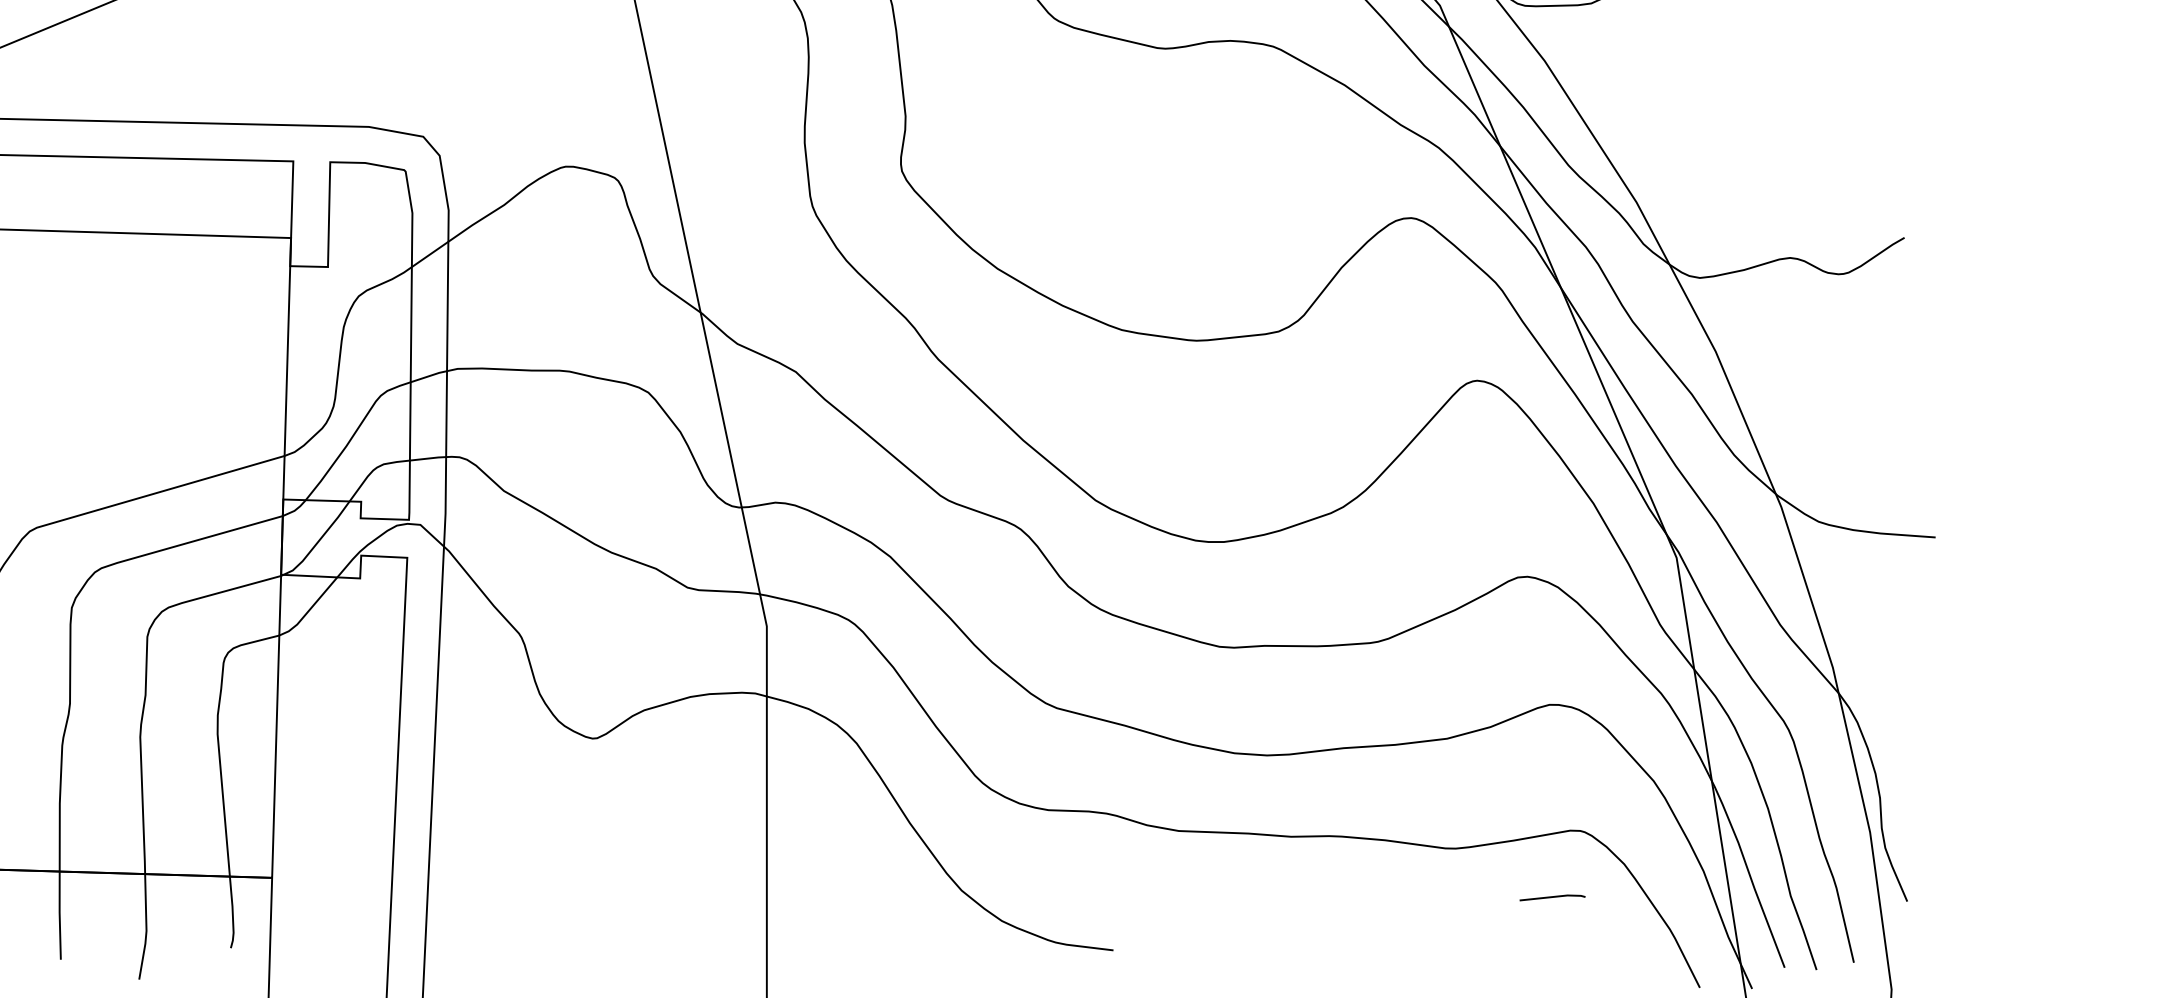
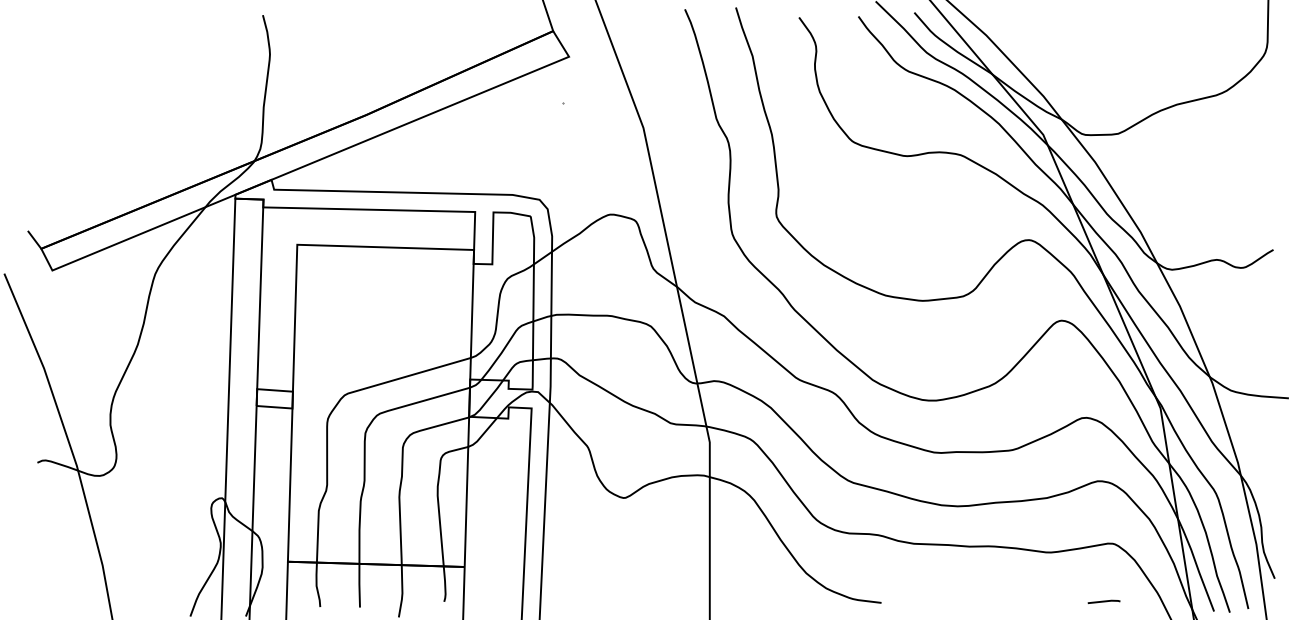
line: (1551, 897) -> (1103, 601), moved

